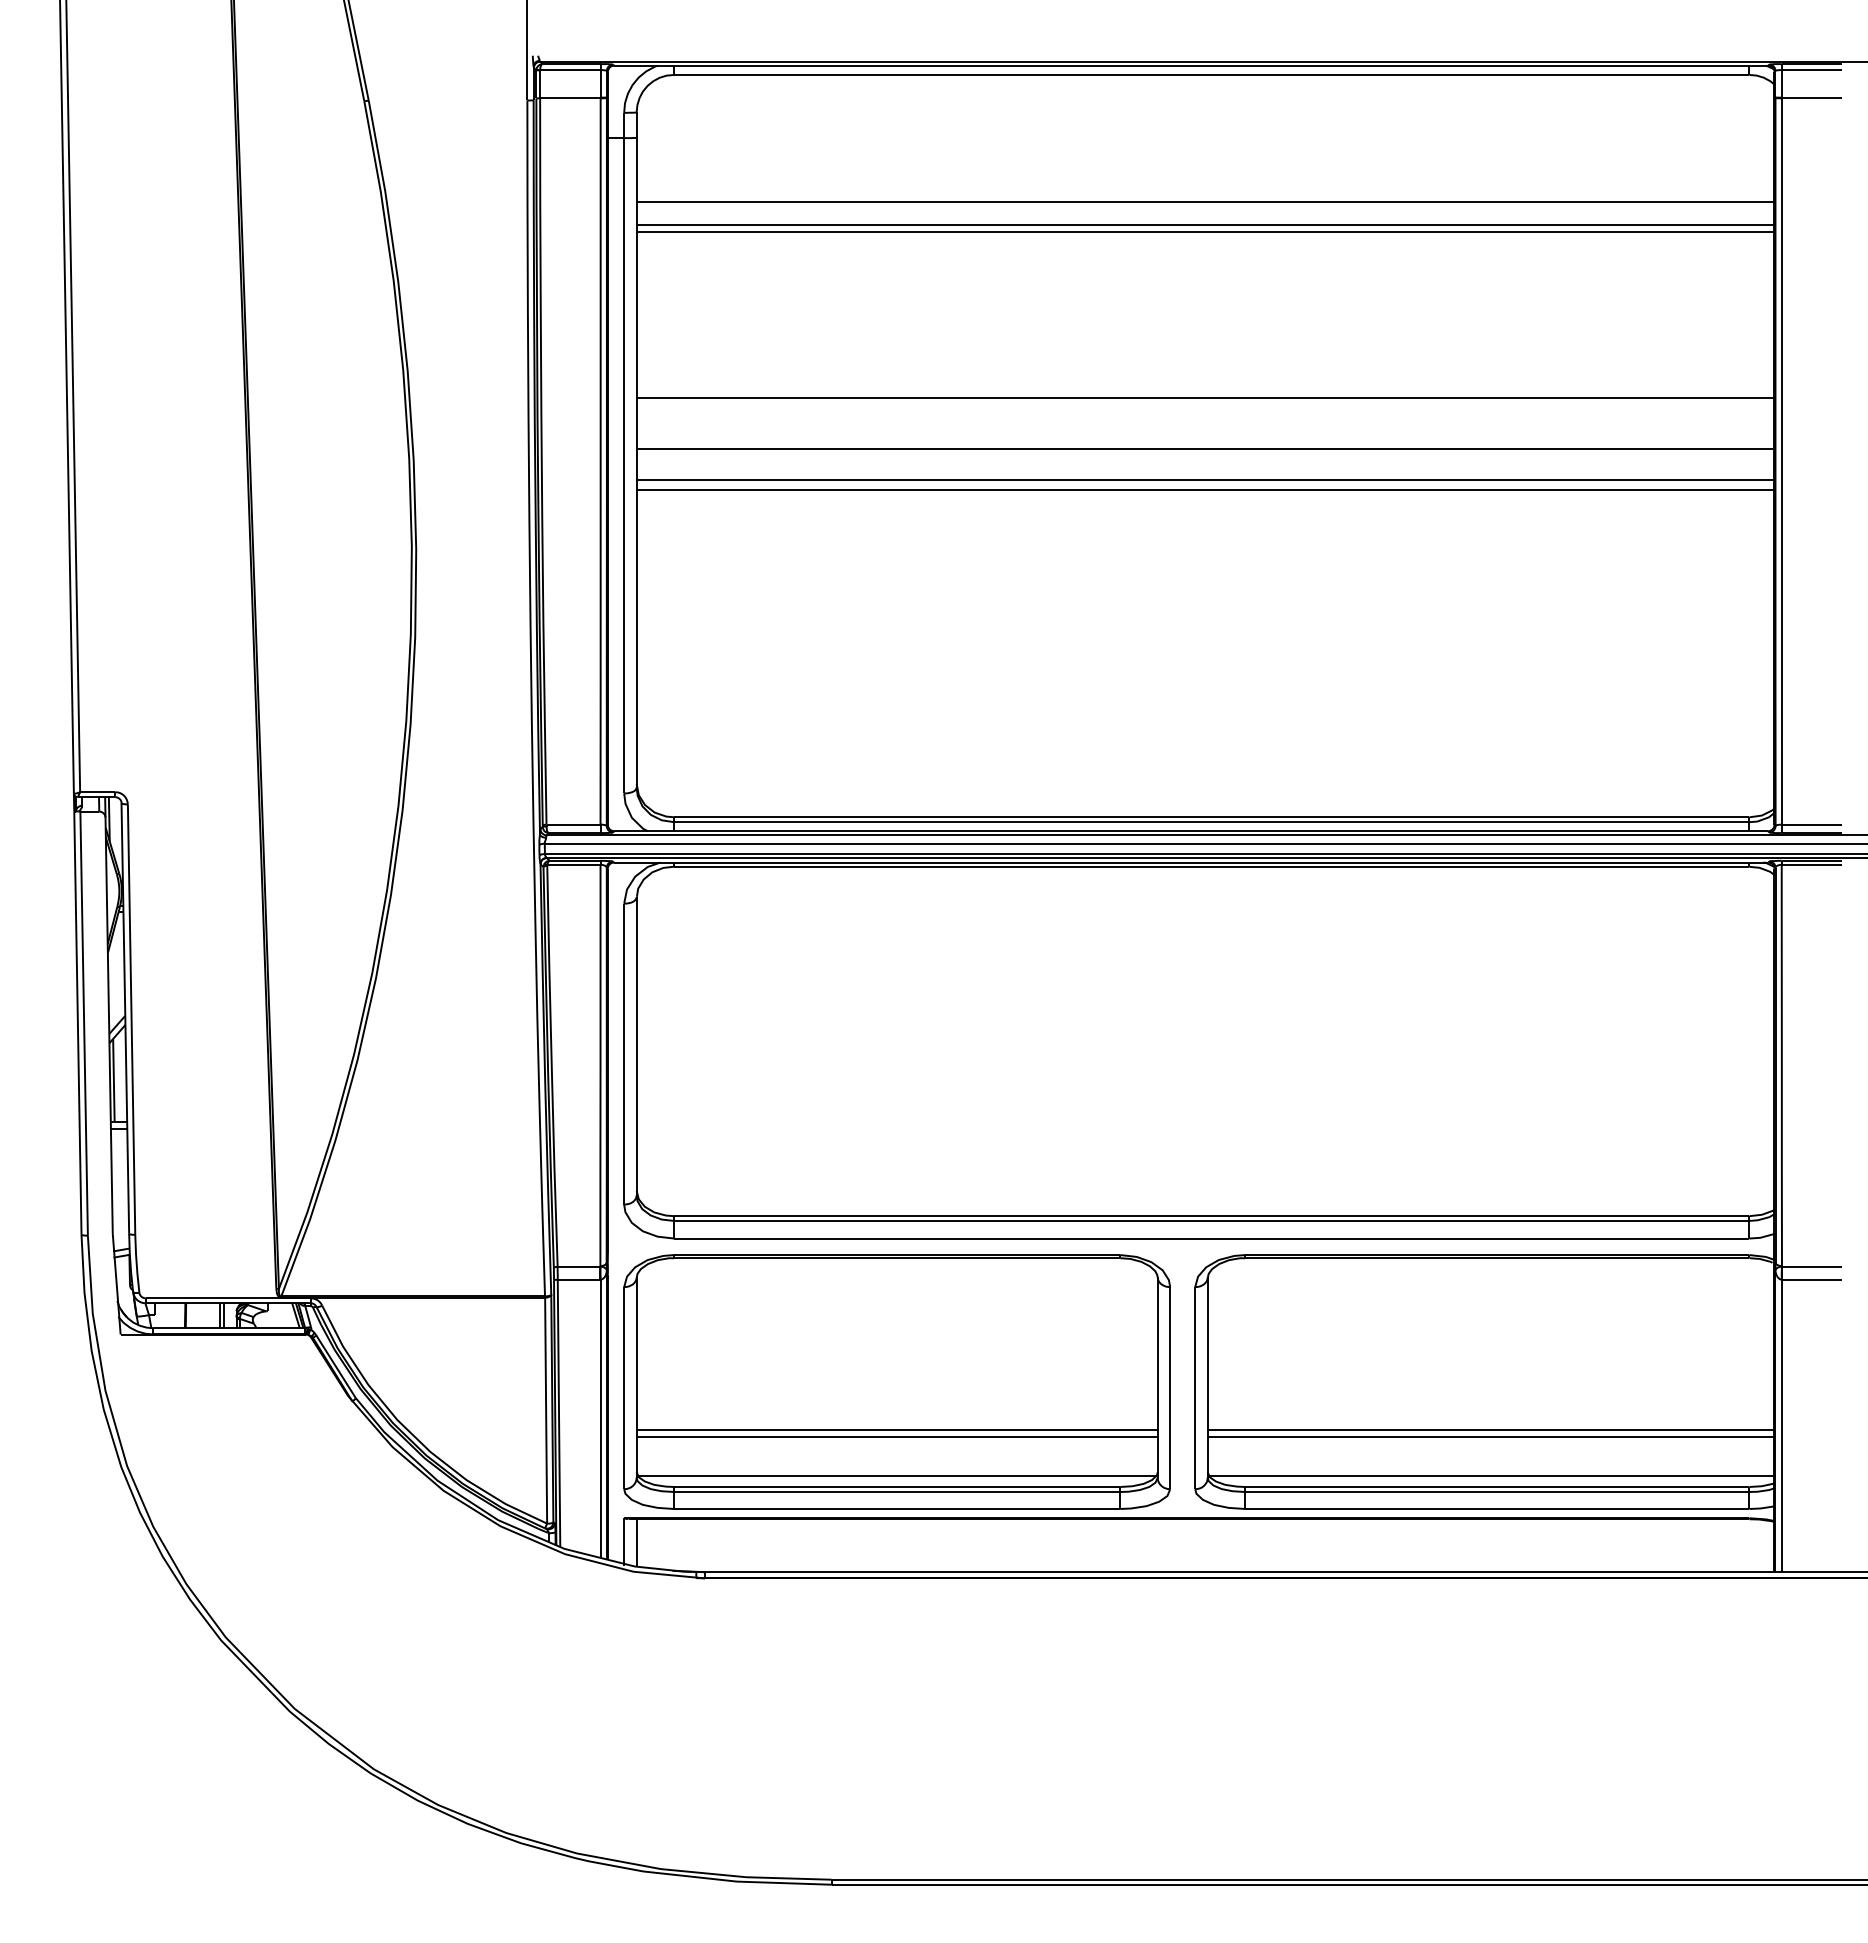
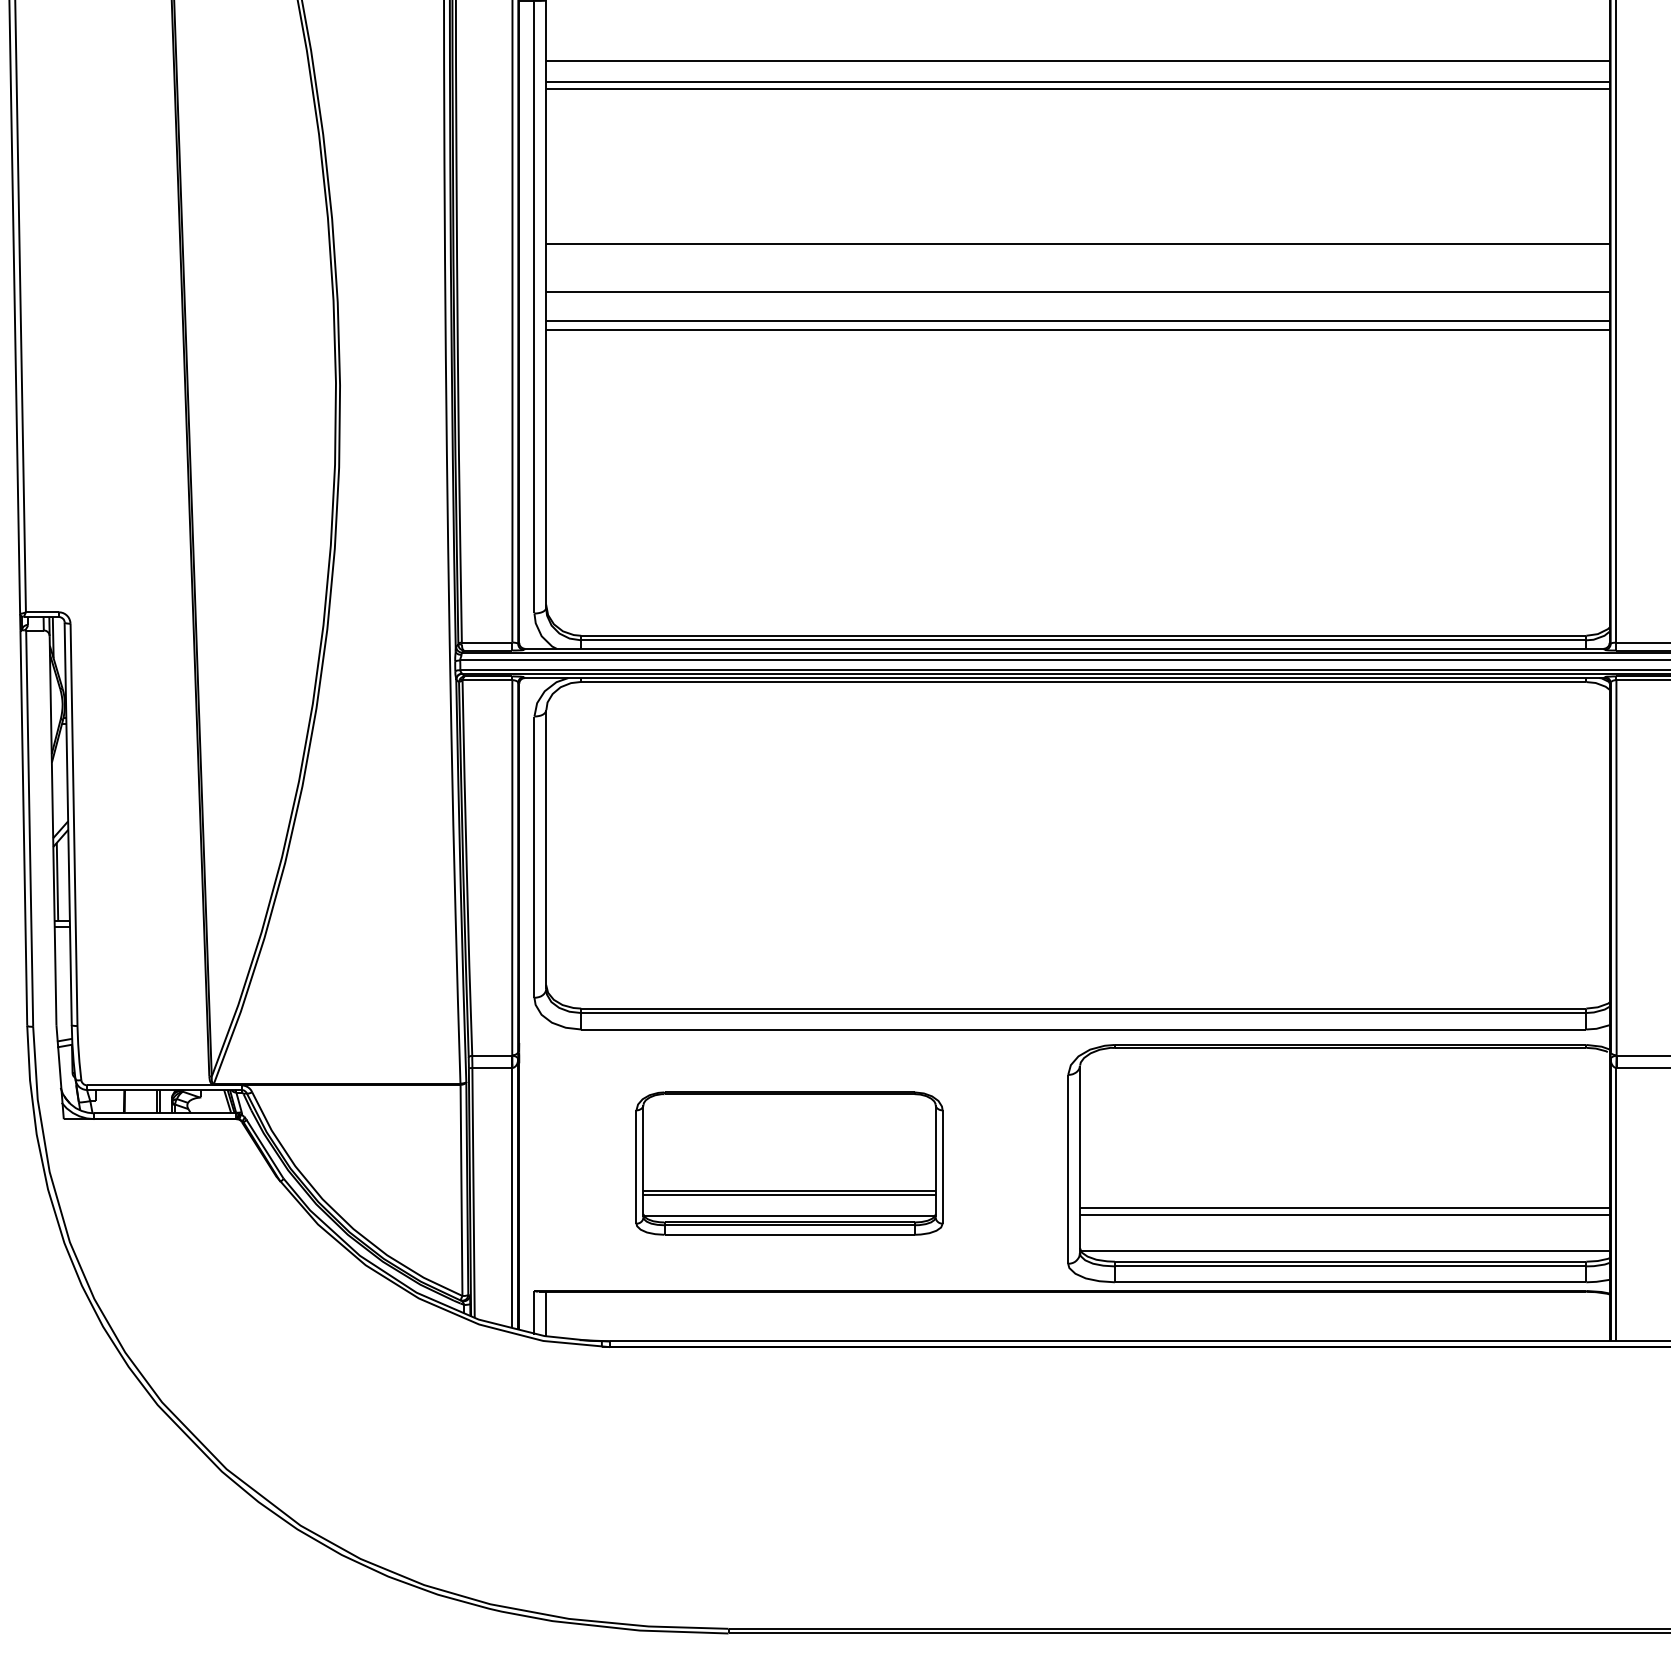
part: (896, 1381) -> (788, 1163), size x0.6

